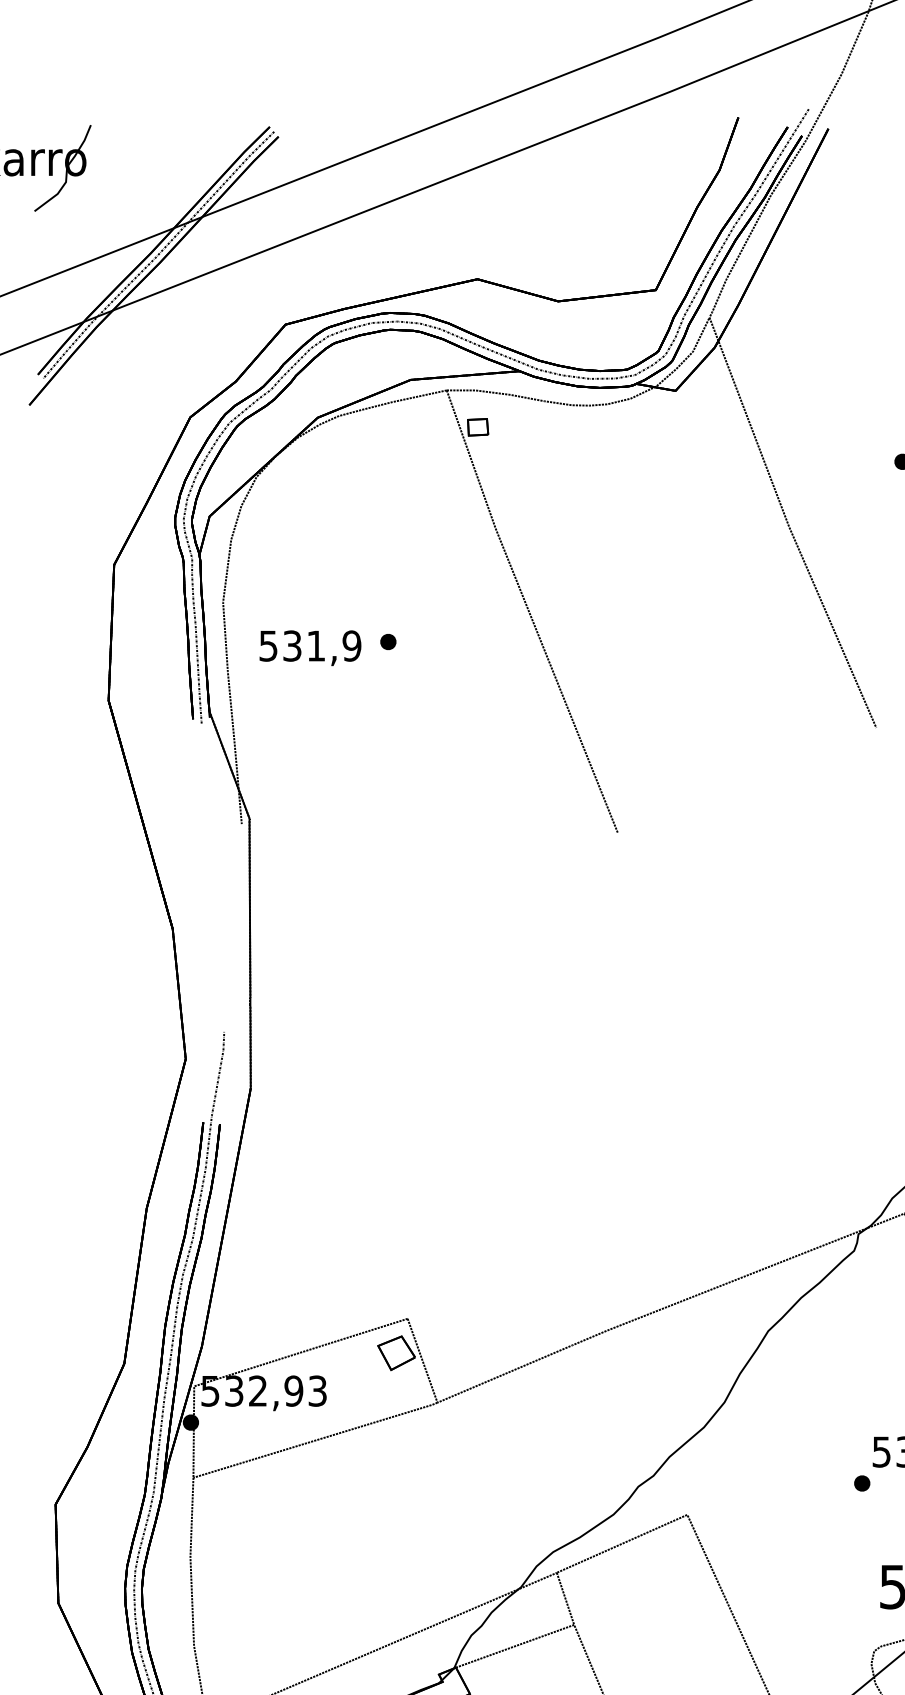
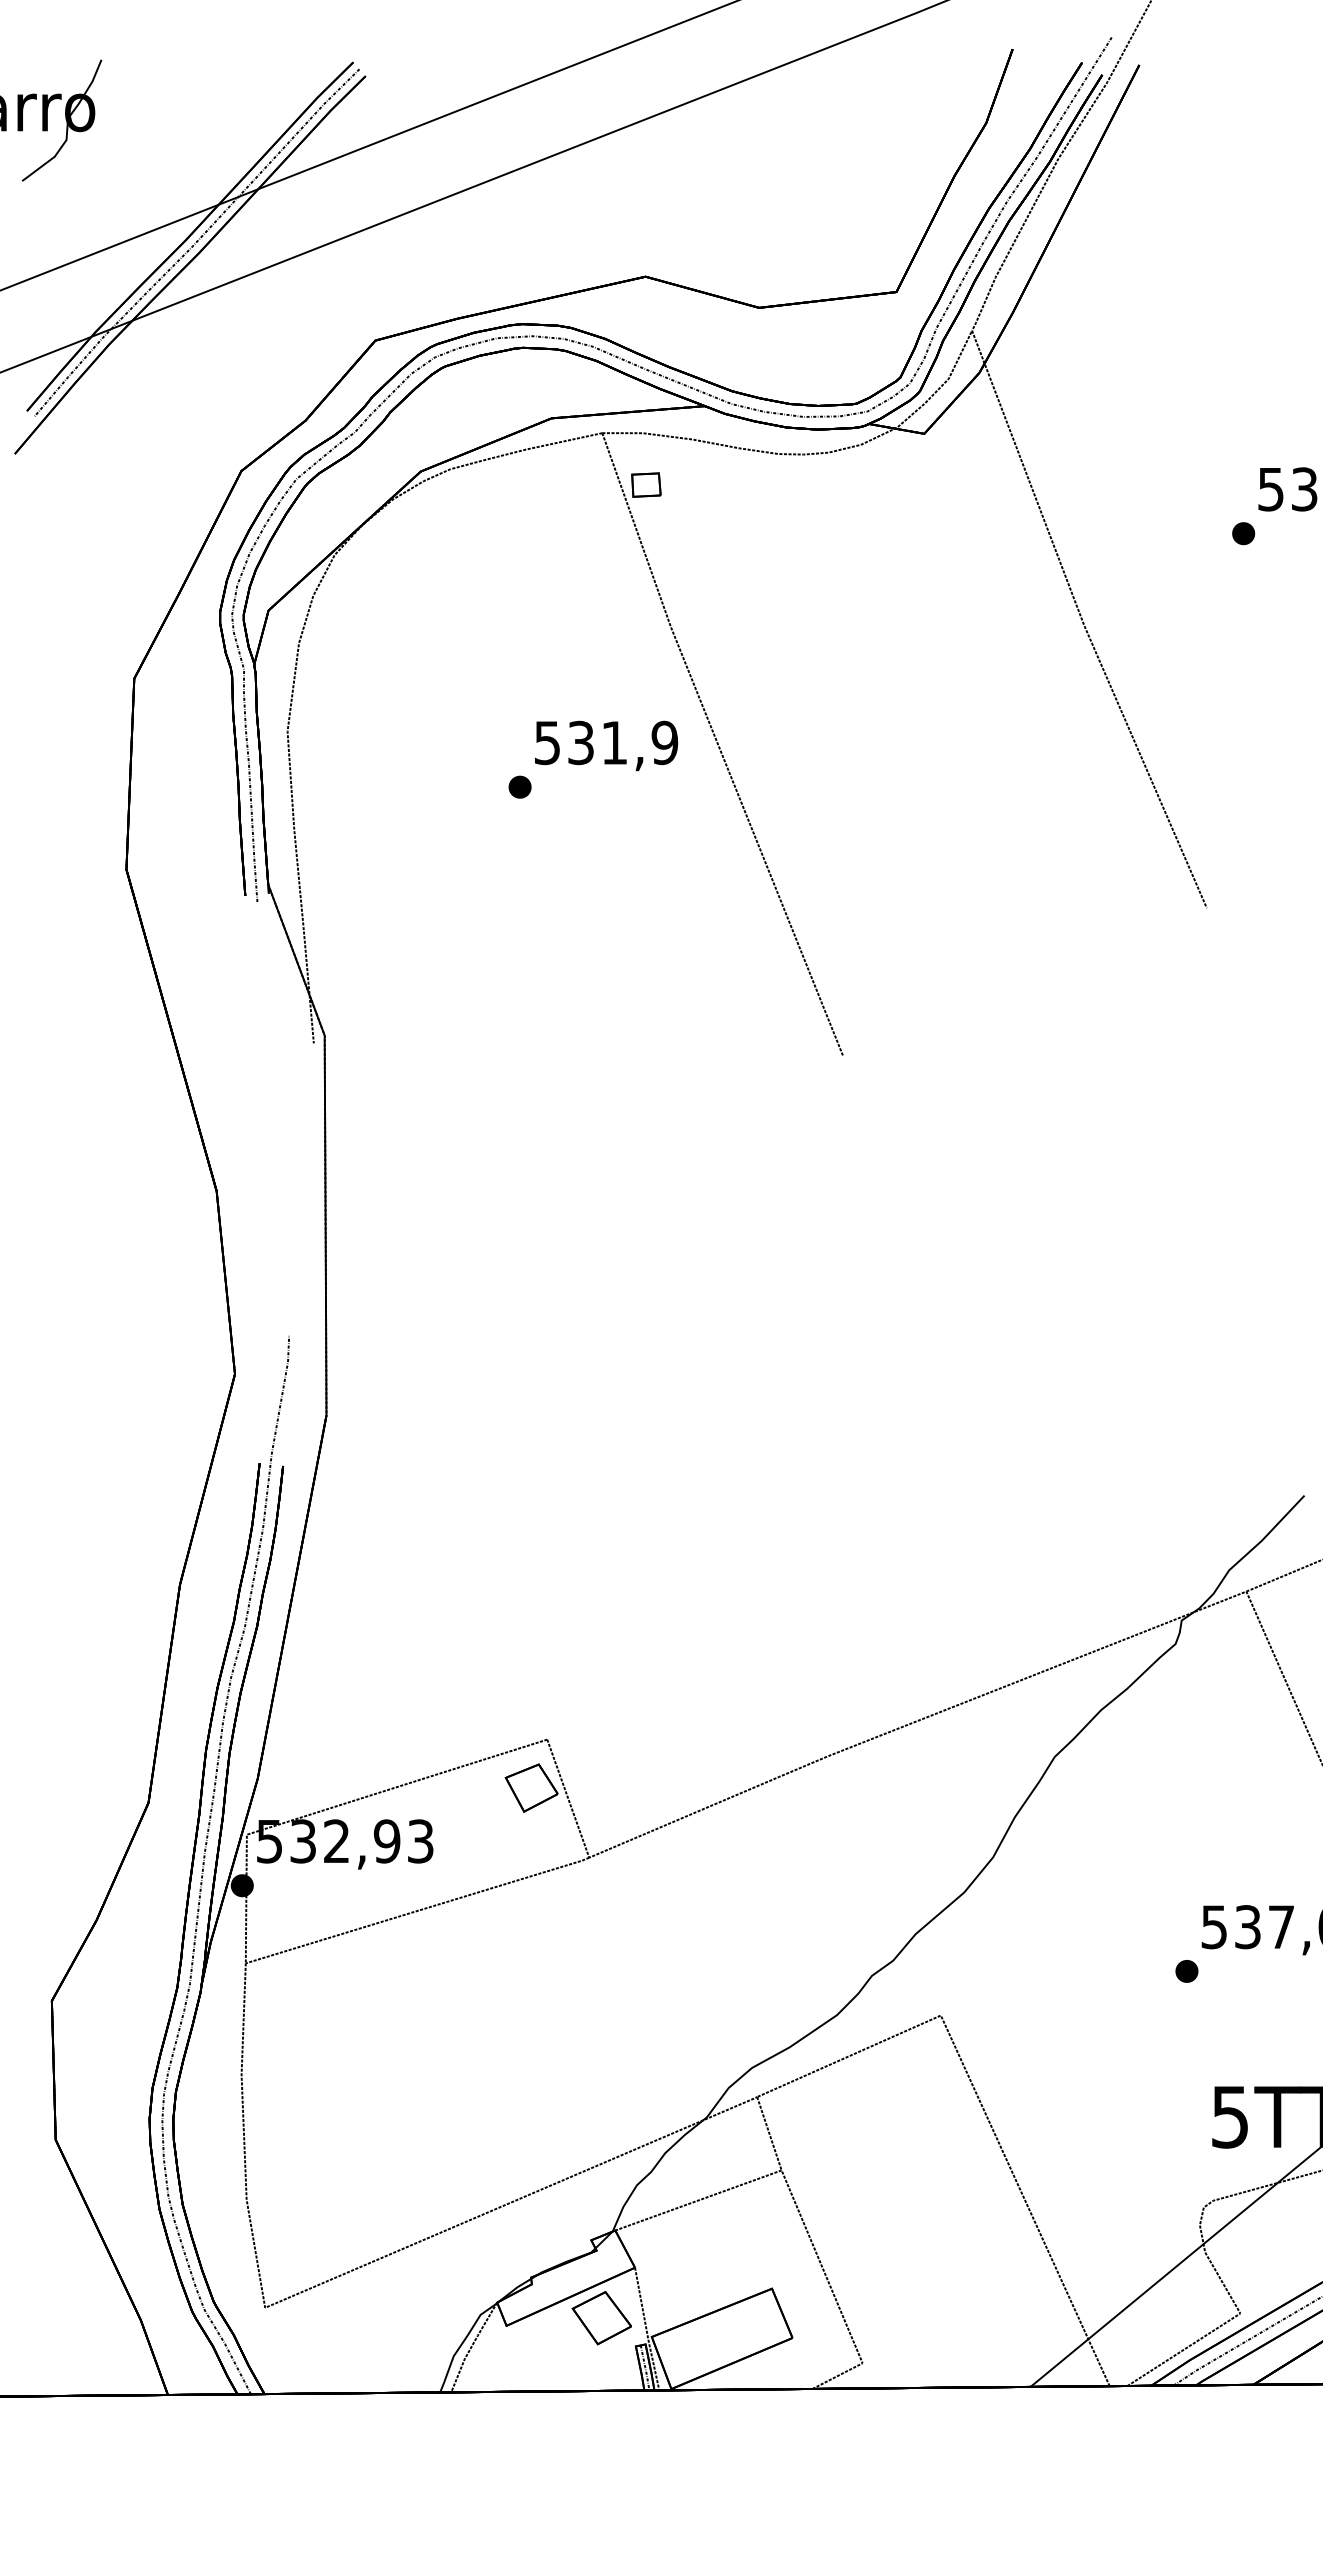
text: (310, 647) -> (606, 745), moved

